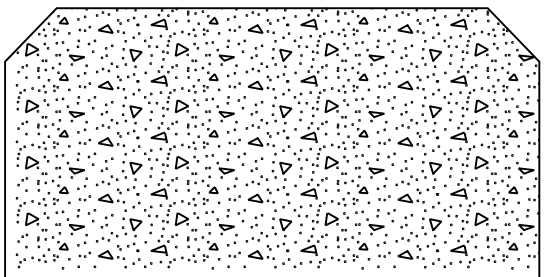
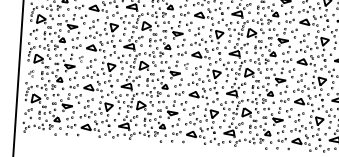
part: (91, 158) -> (80, 58), size x0.6
part: (241, 158) -> (186, 65), size x0.6
part: (22, 184) -> (31, 73), size x0.6

